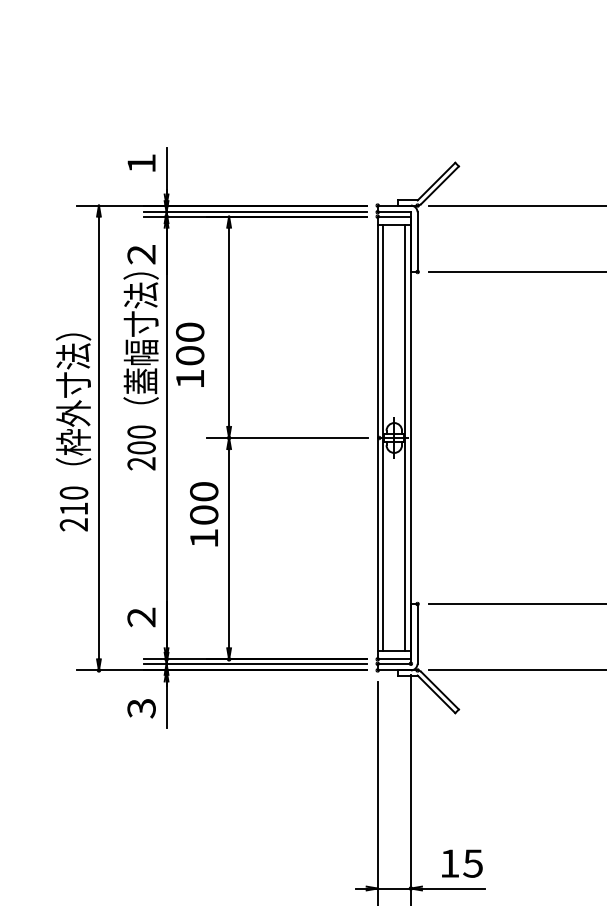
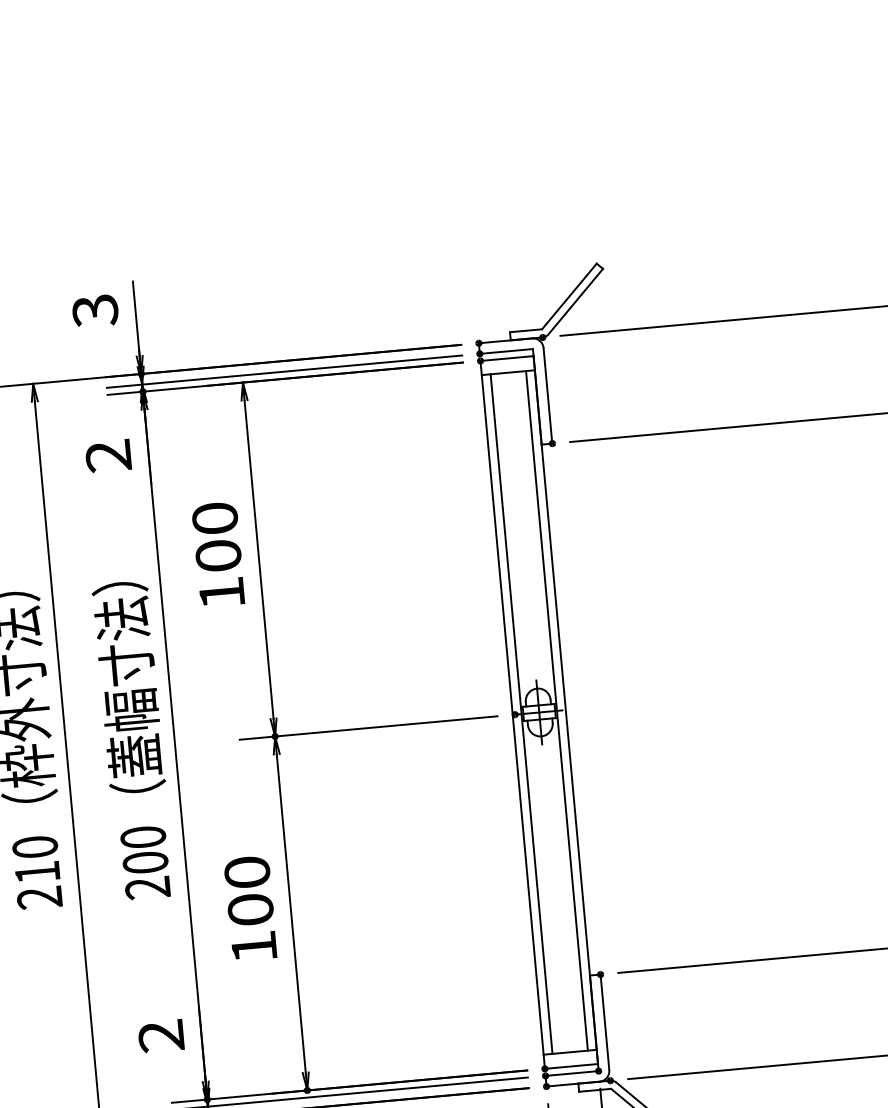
text: (141, 163) -> (95, 310), 1 -> 3
text: (190, 354) -> (218, 553), moved
text: (140, 371) -> (132, 740), moved
text: (204, 514) -> (251, 908), moved

